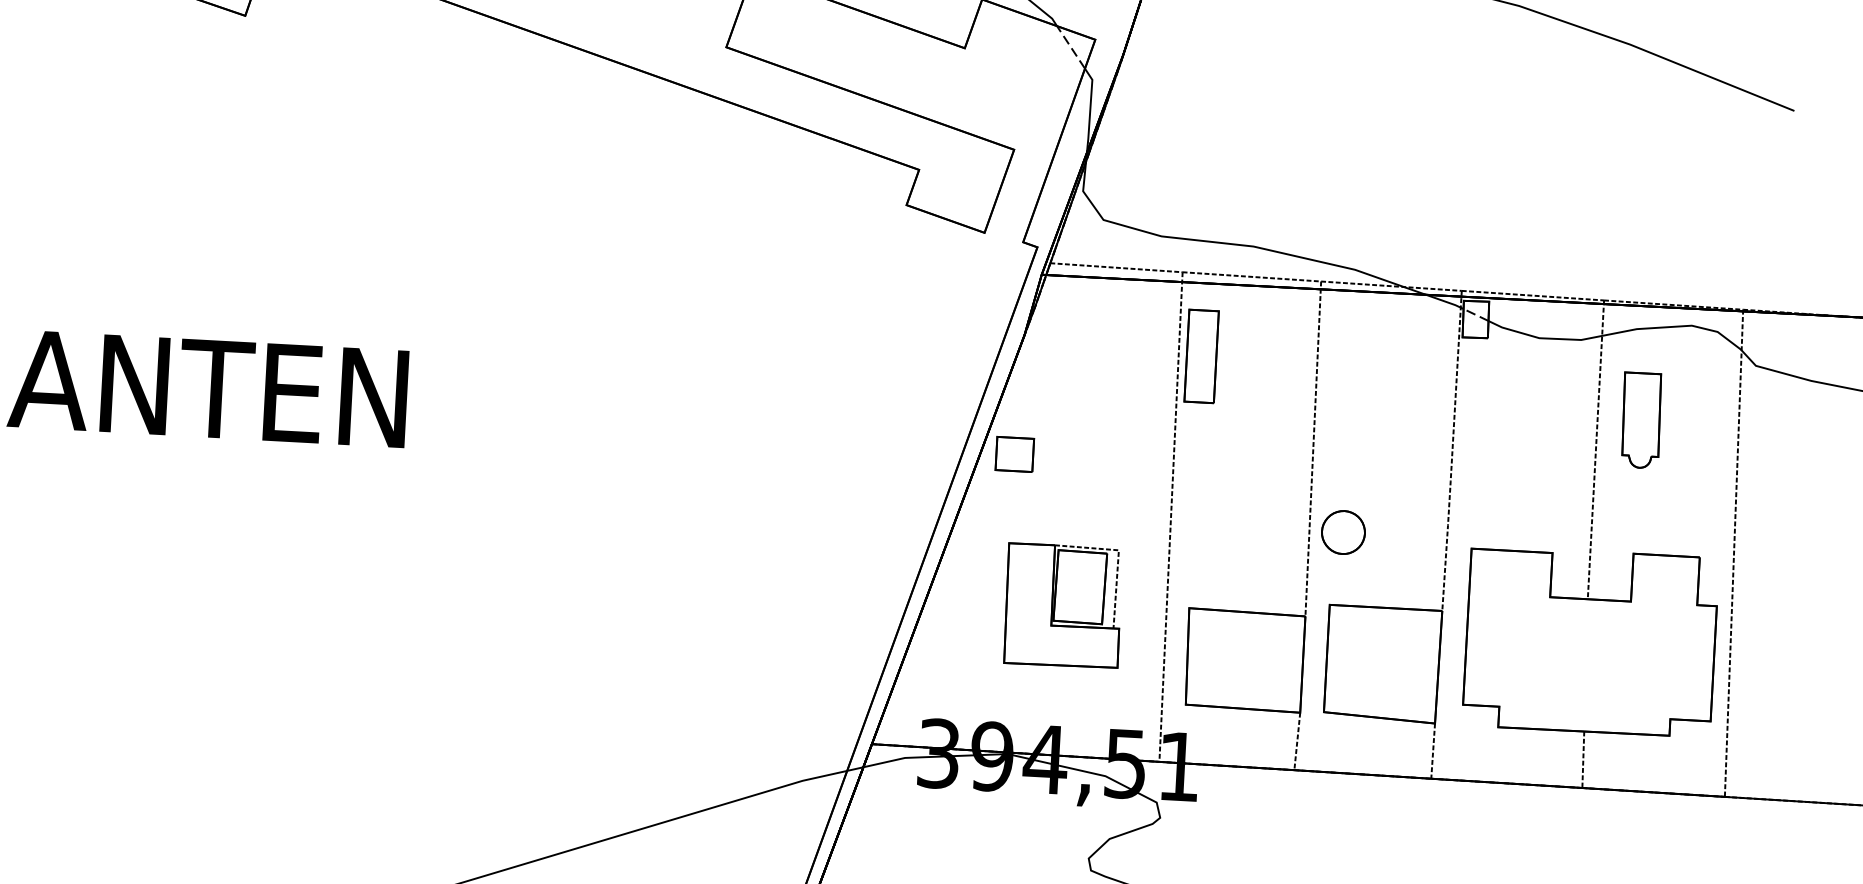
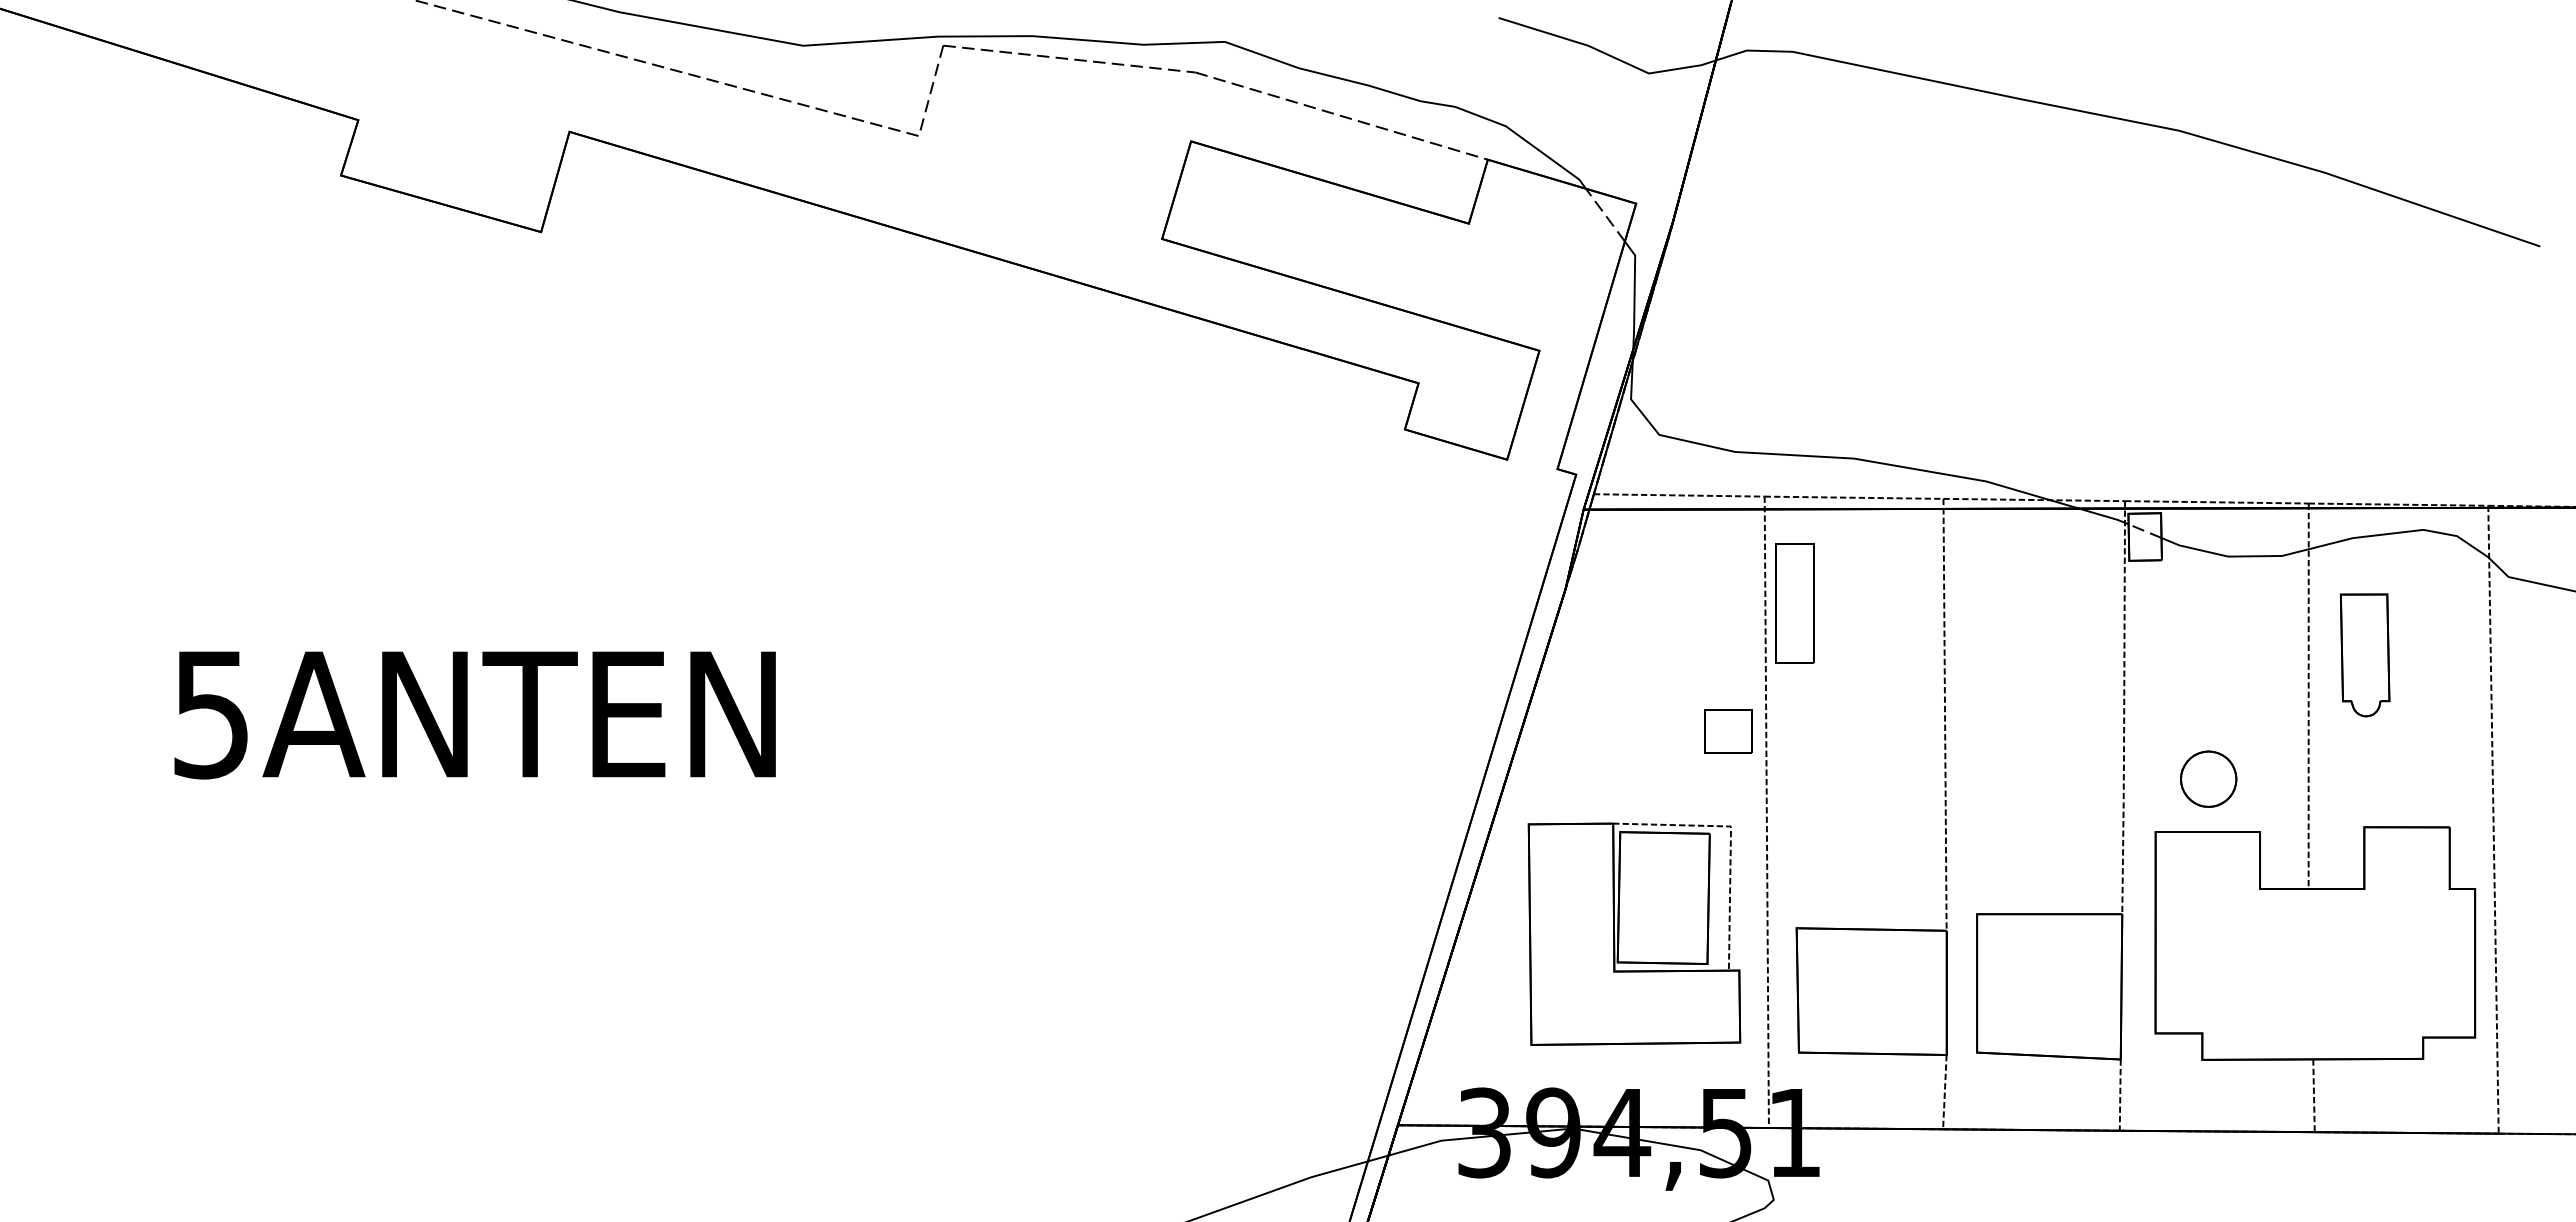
part: (1014, 454) -> (1728, 731), moved
part: (1343, 531) -> (2208, 778), moved
part: (1063, 605) -> (1634, 933), size x1.43

